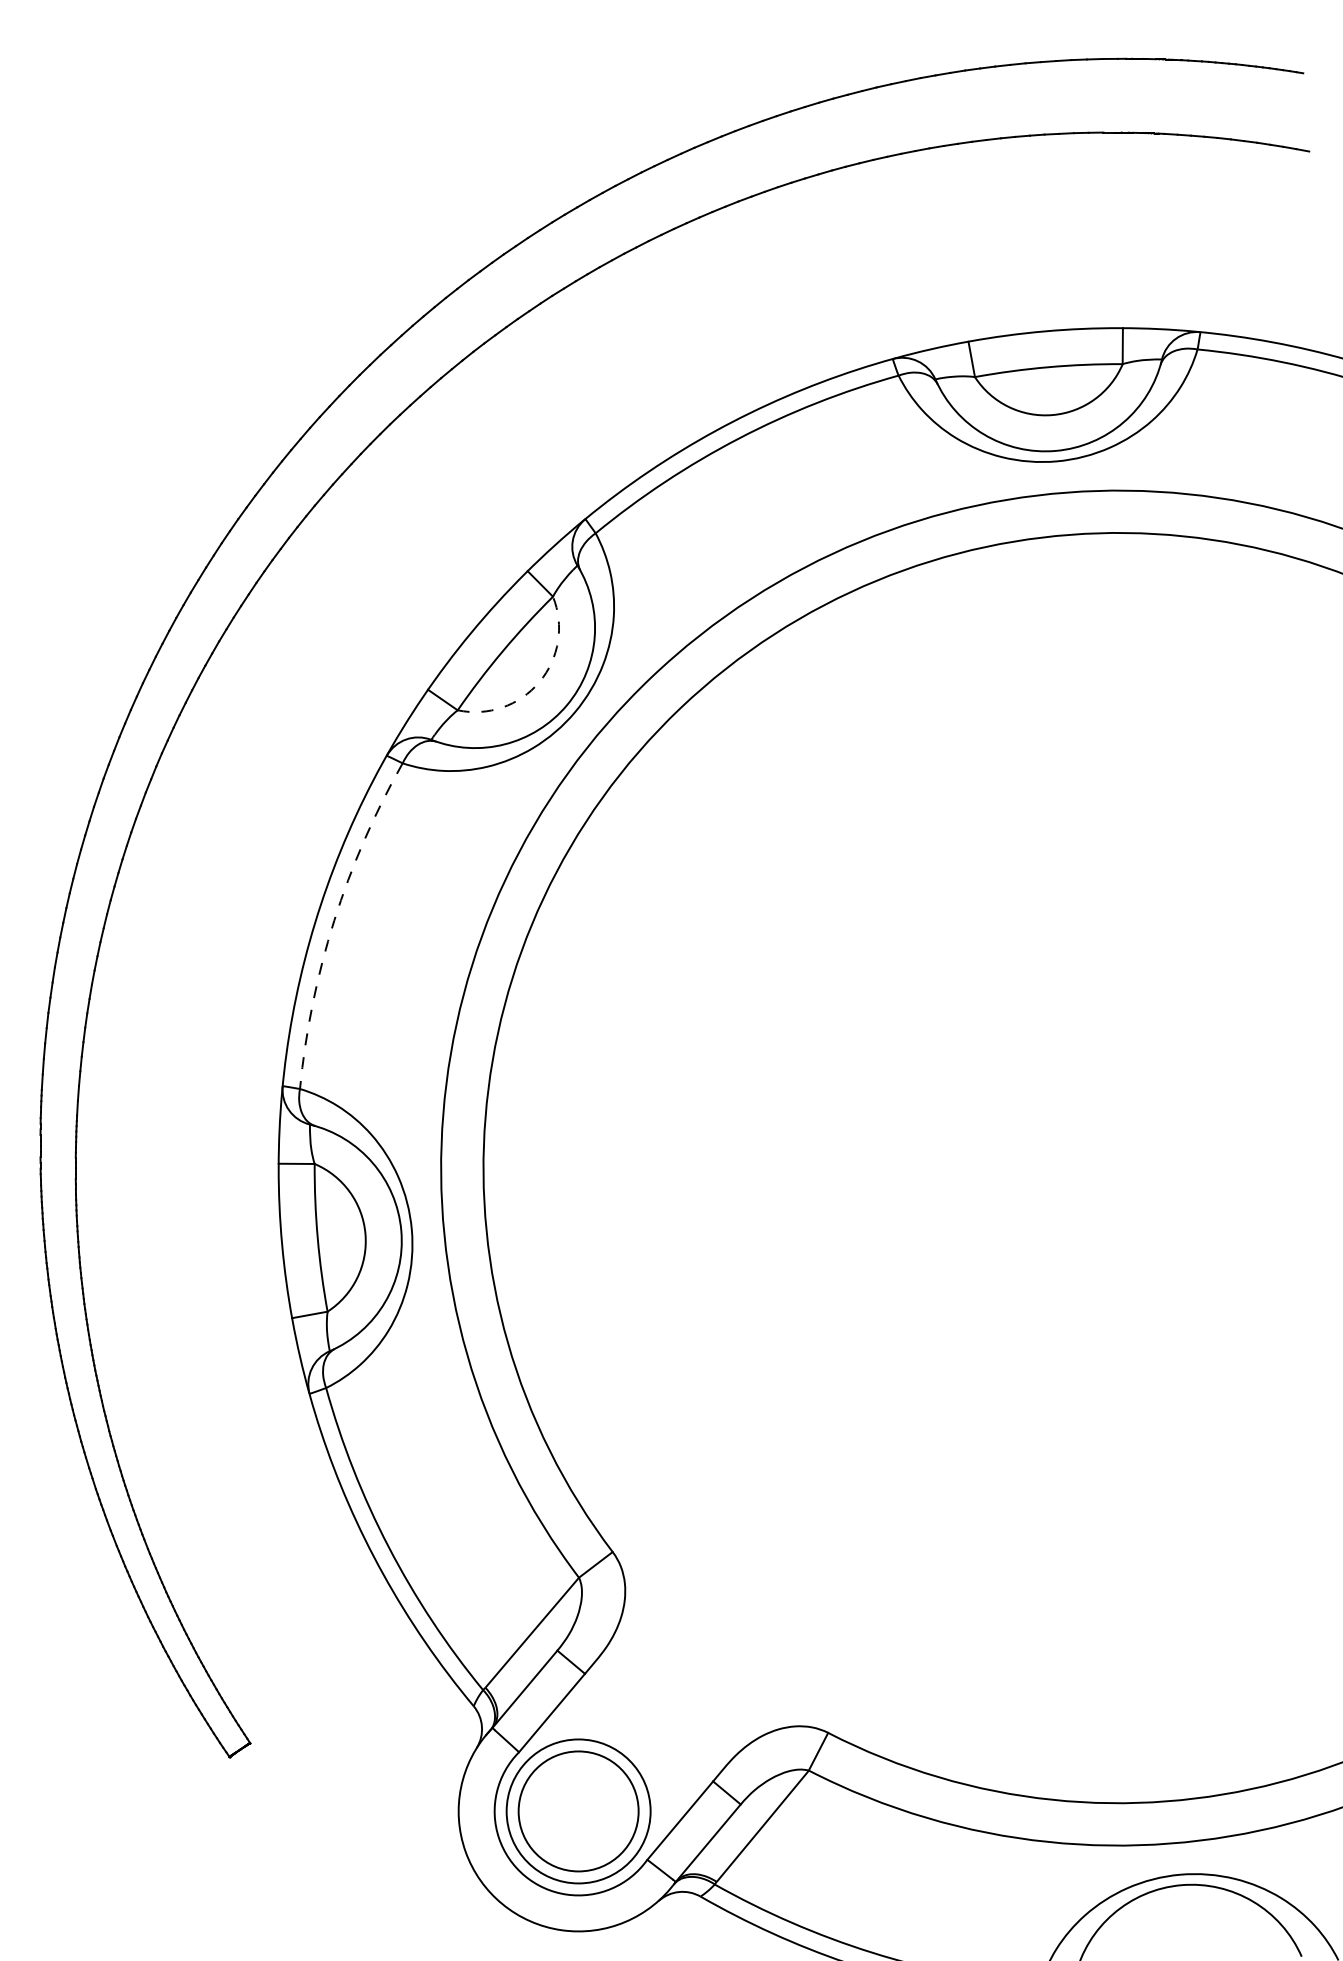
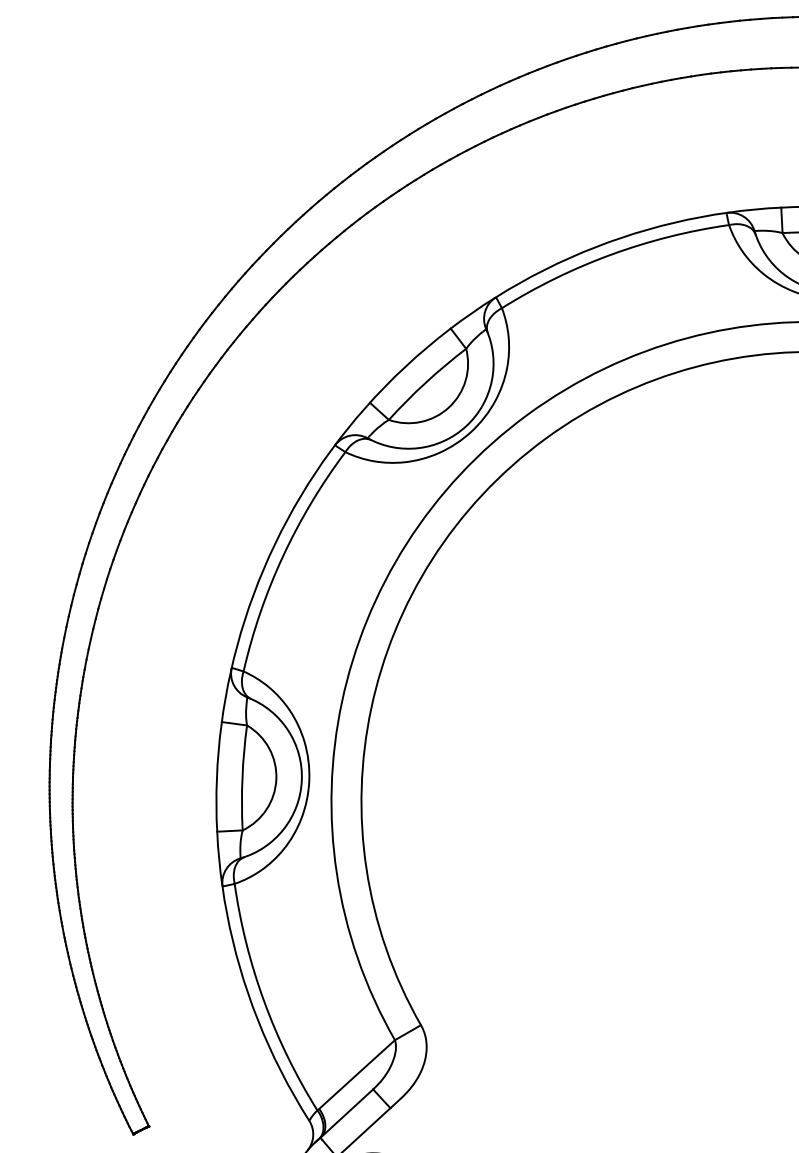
arc: (539, 682) -> (448, 407), dashed -> solid
arc: (334, 920) -> (283, 556), dashed -> solid

